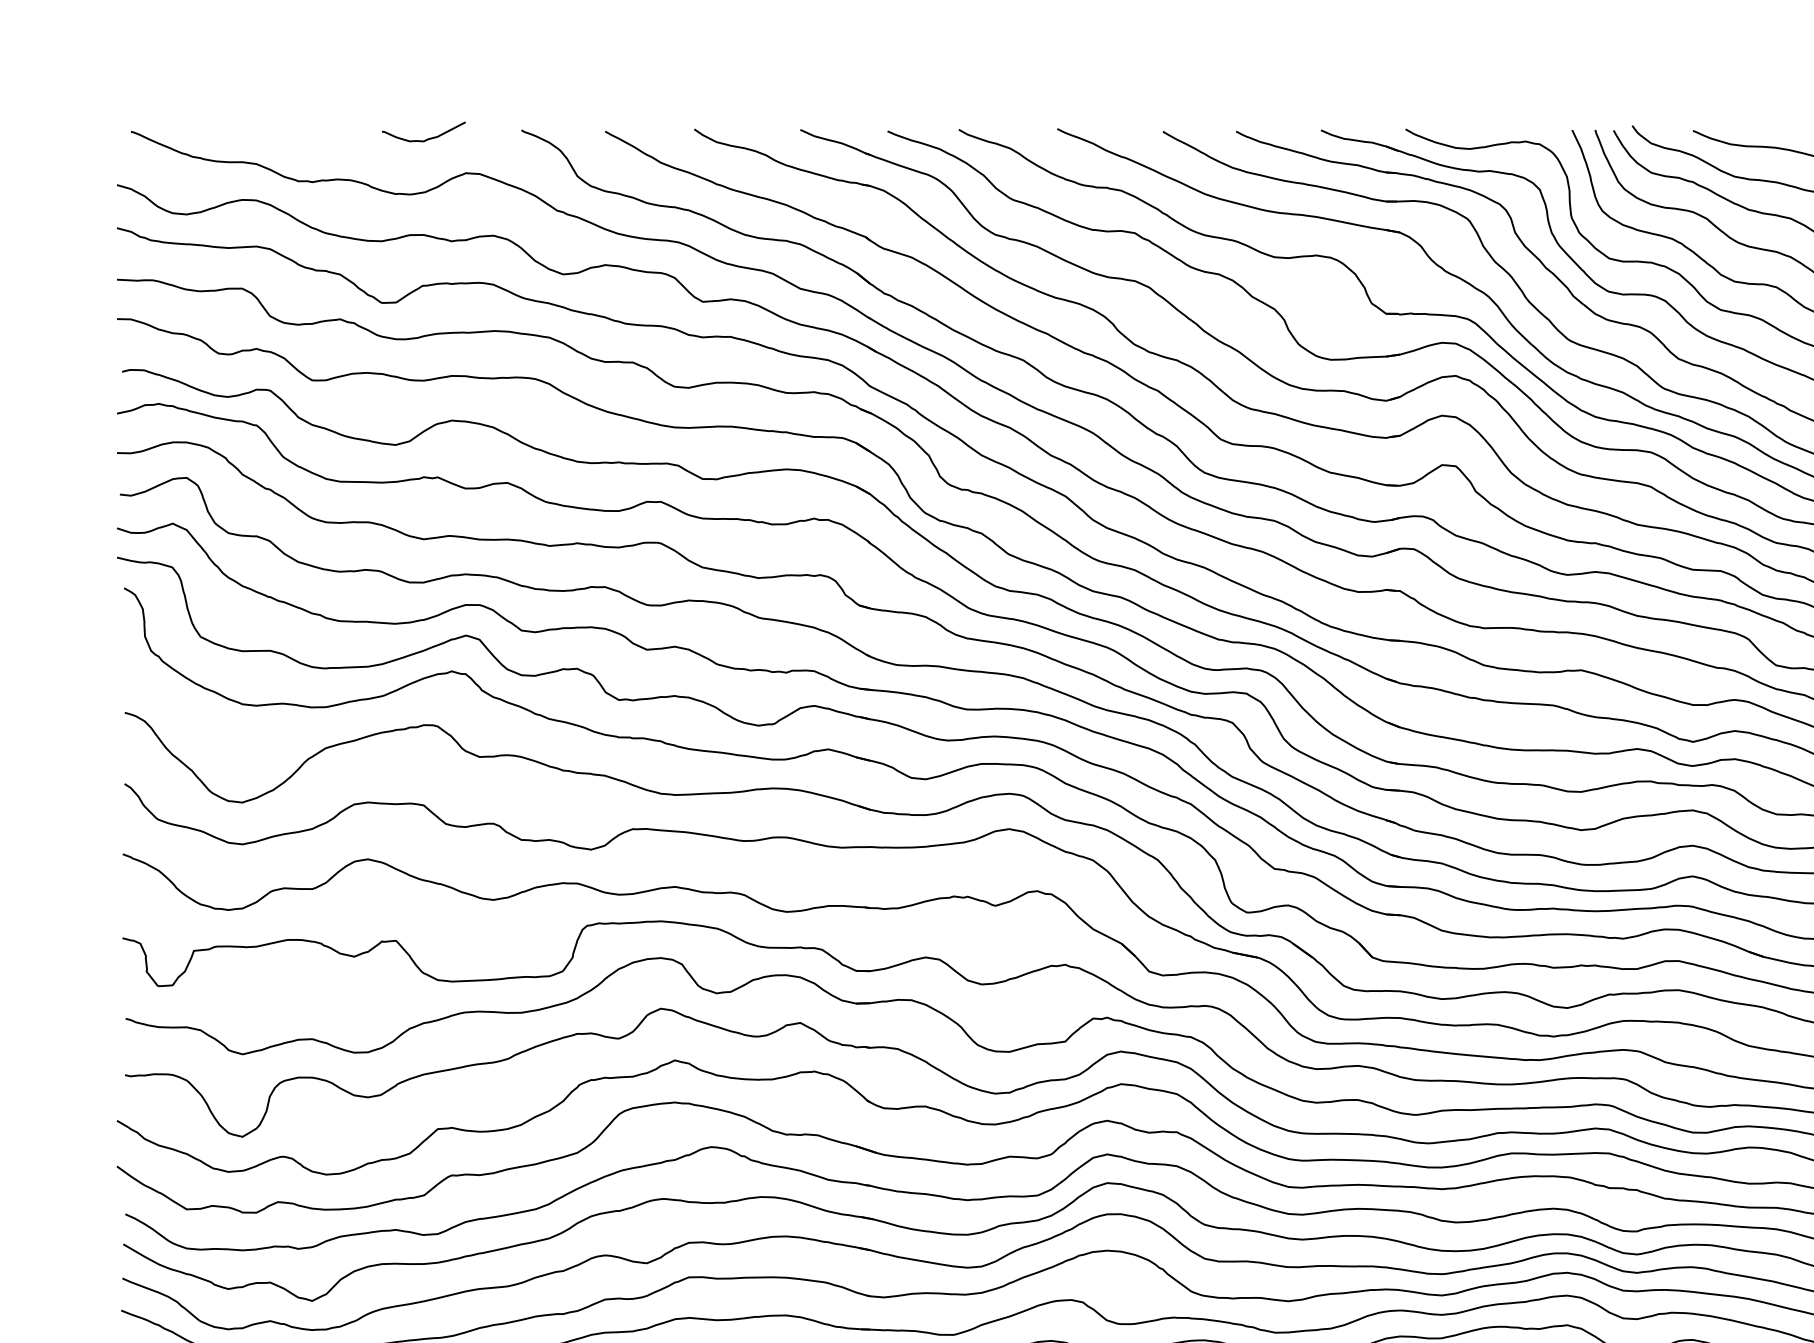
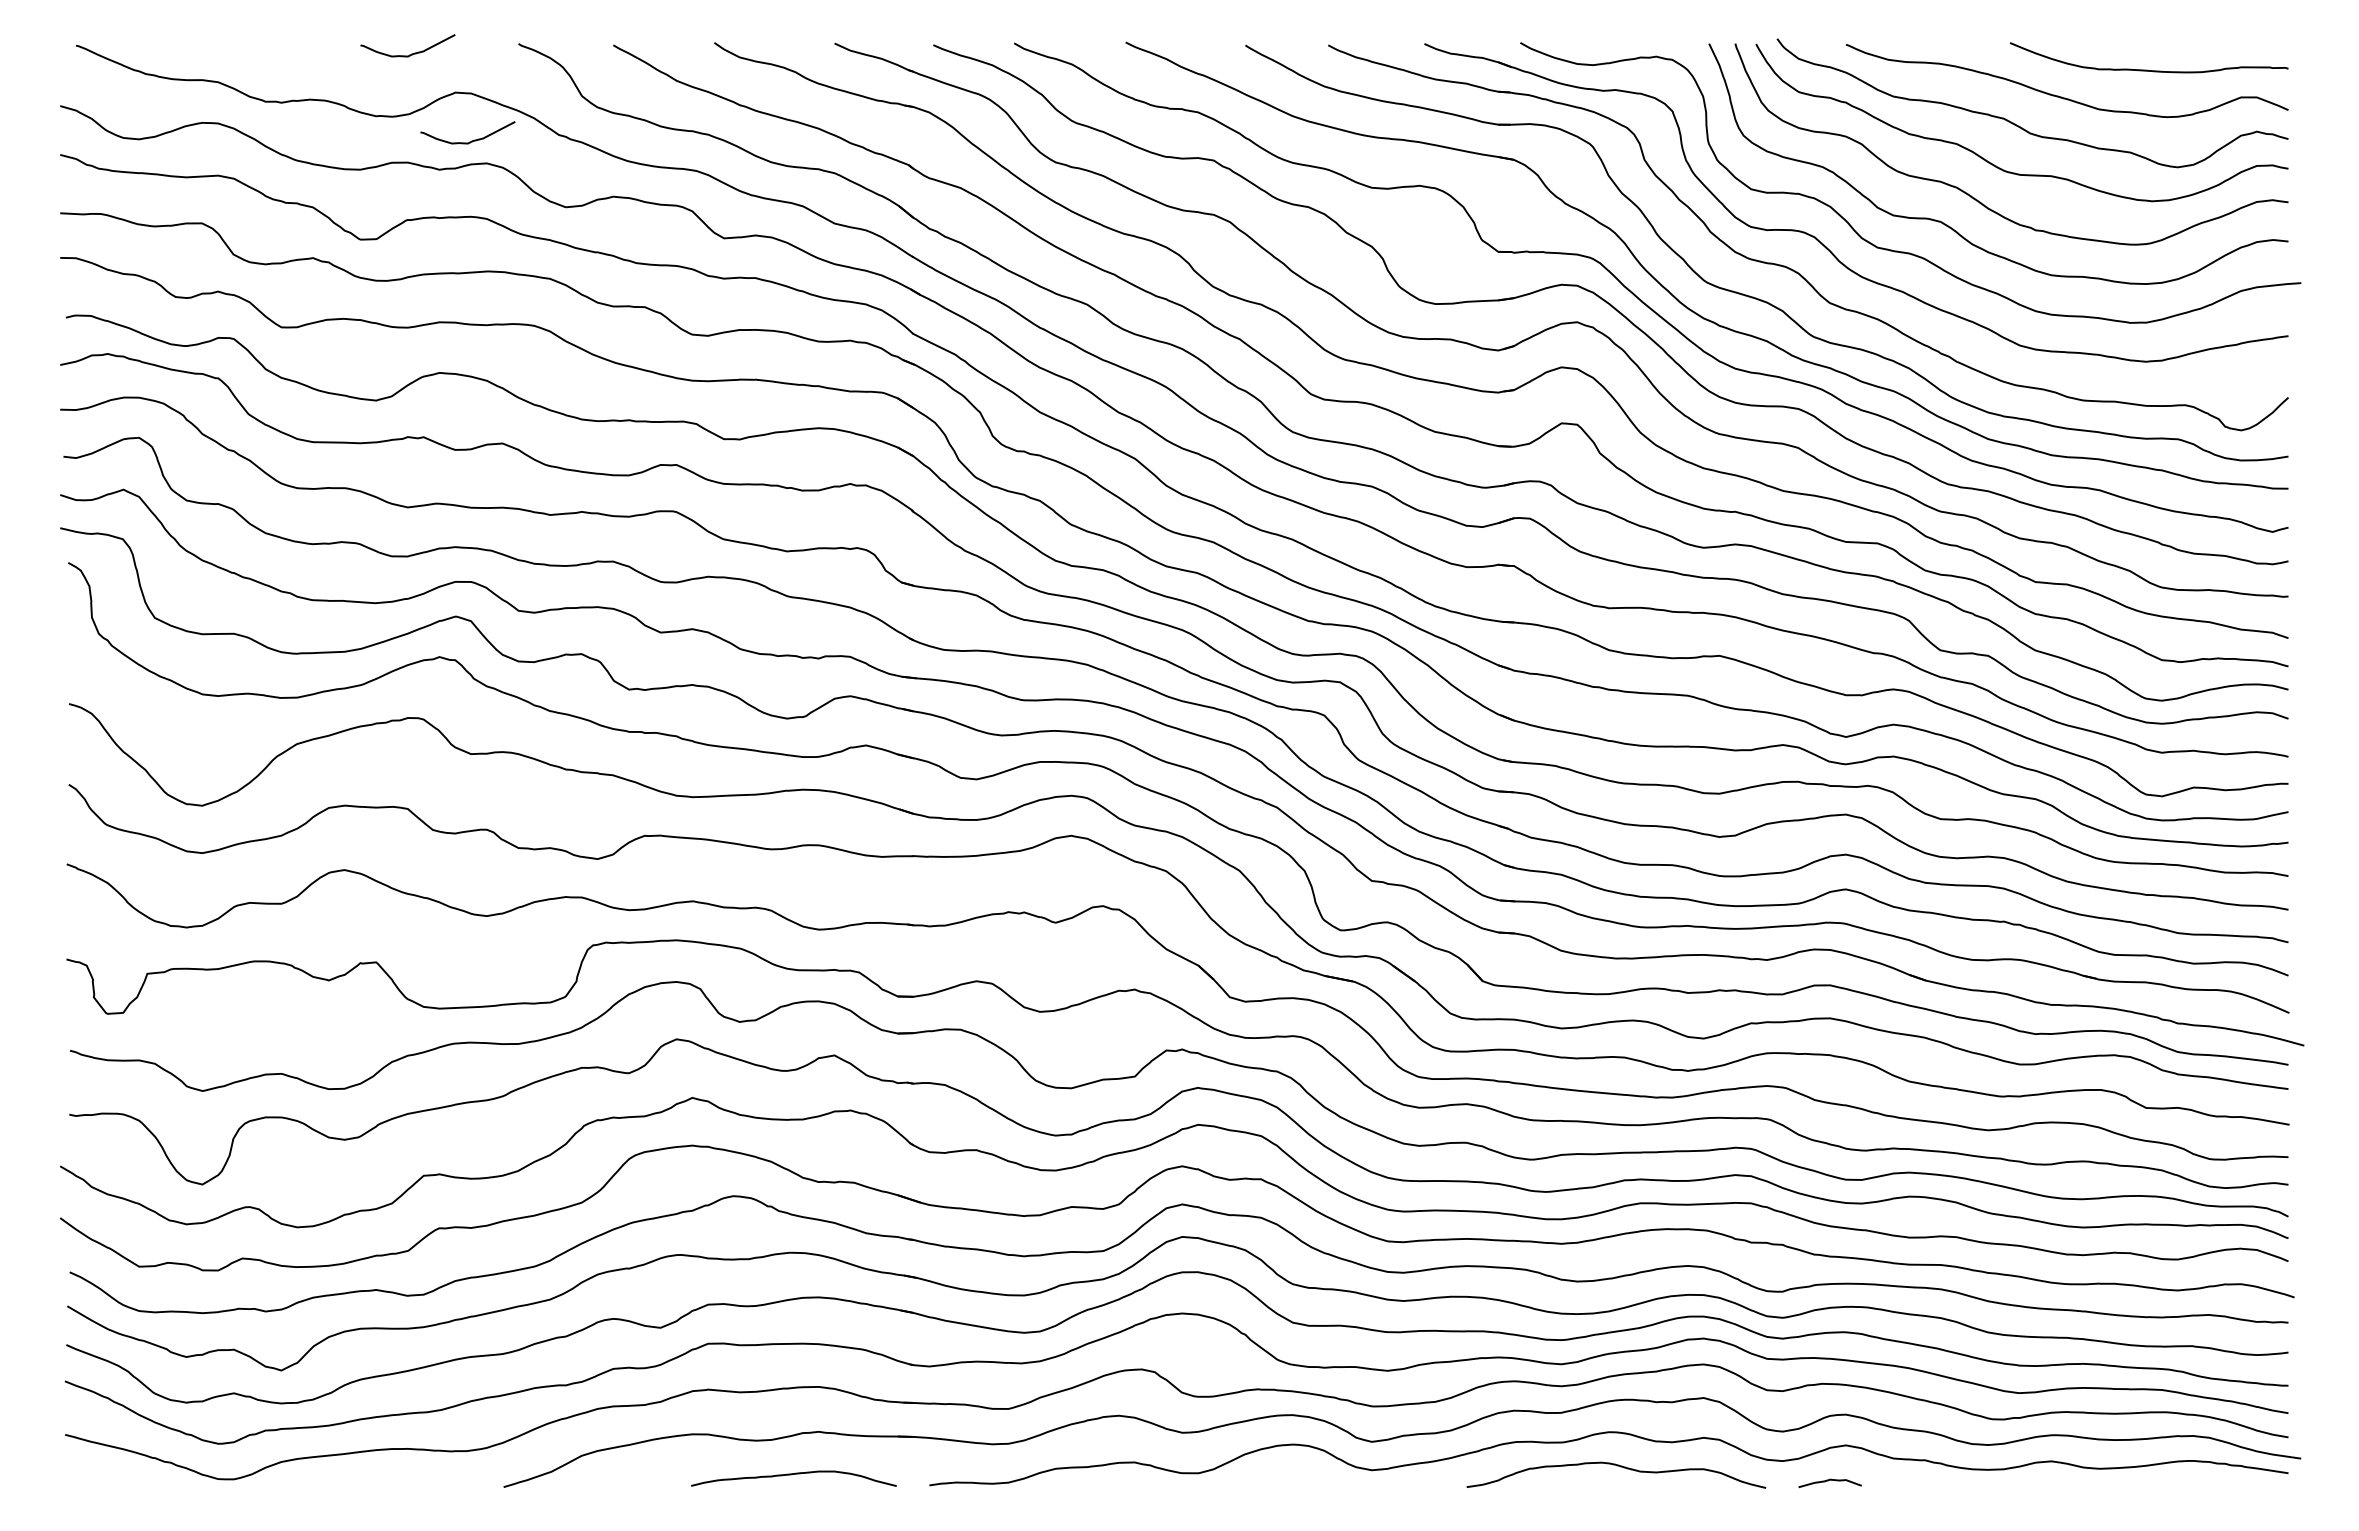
curve: (479, 215) -> (471, 140), added

